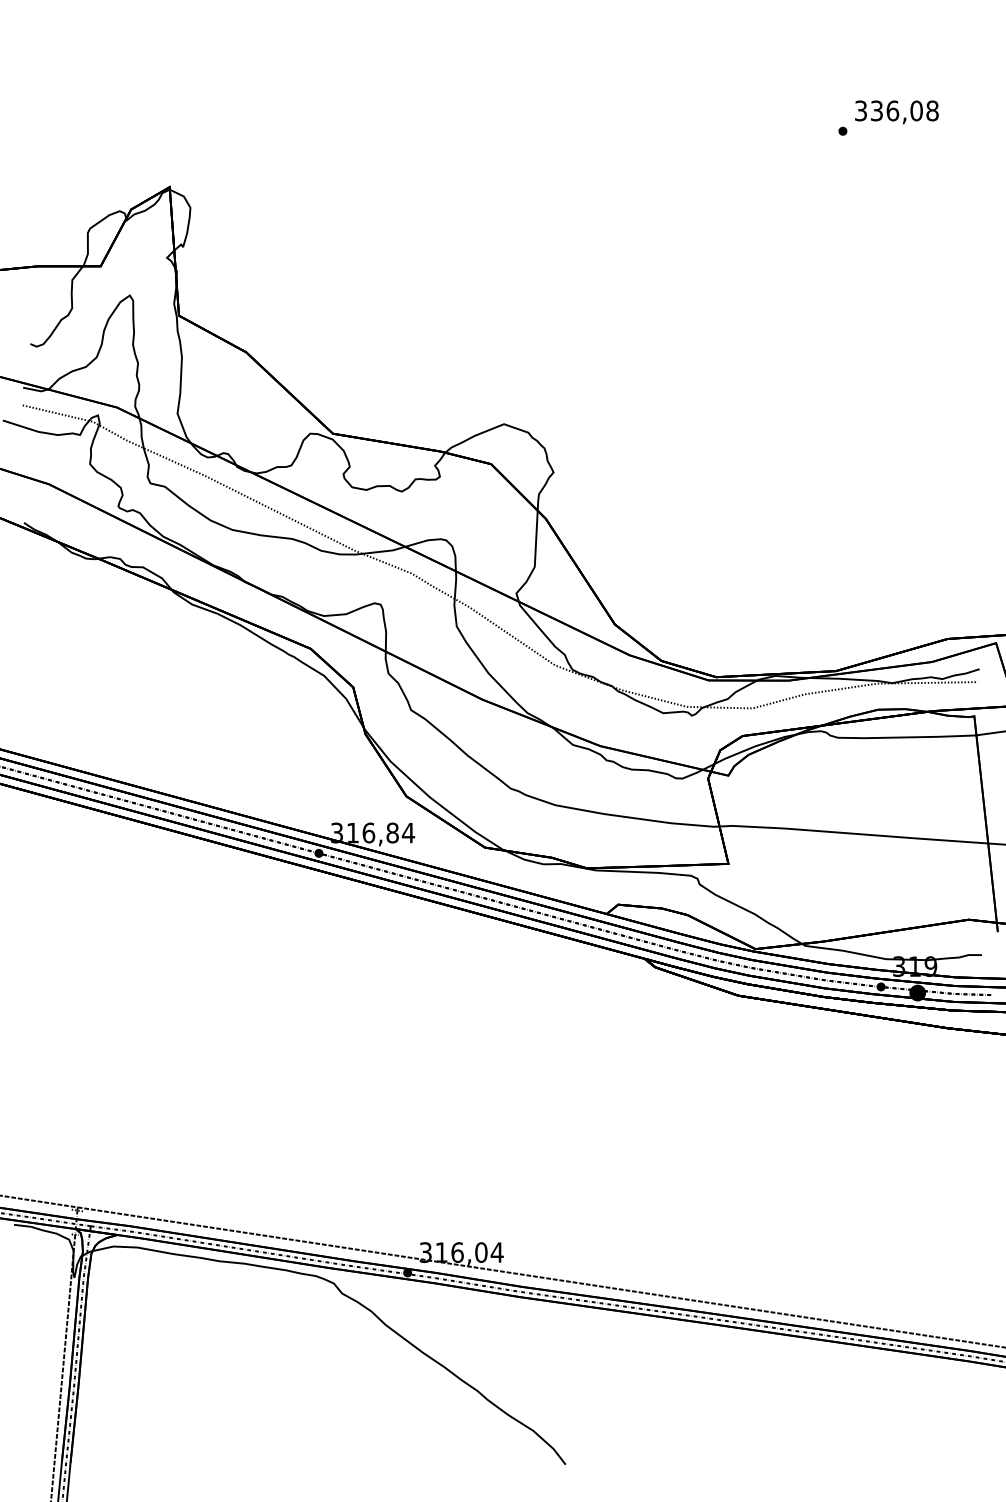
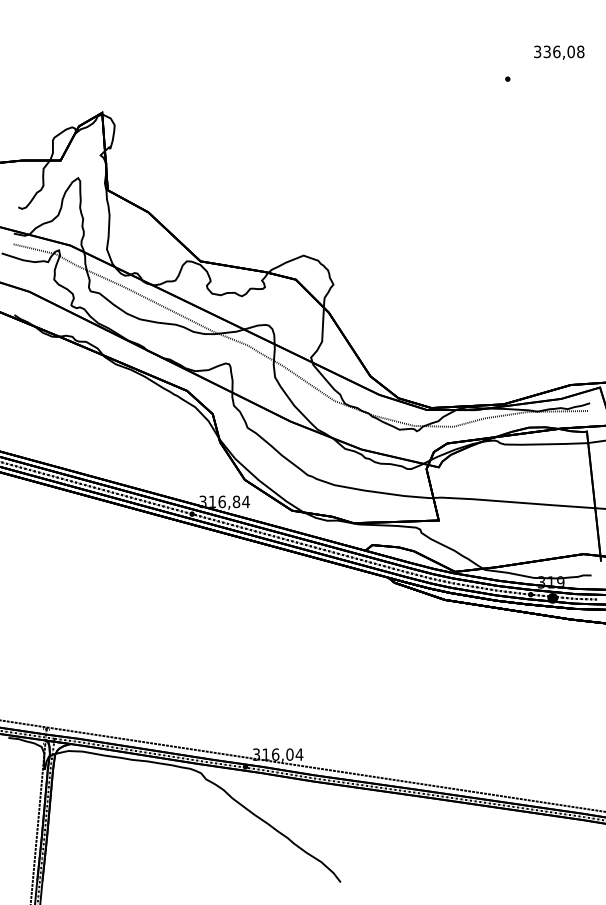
text: (897, 111) -> (559, 52), moved

